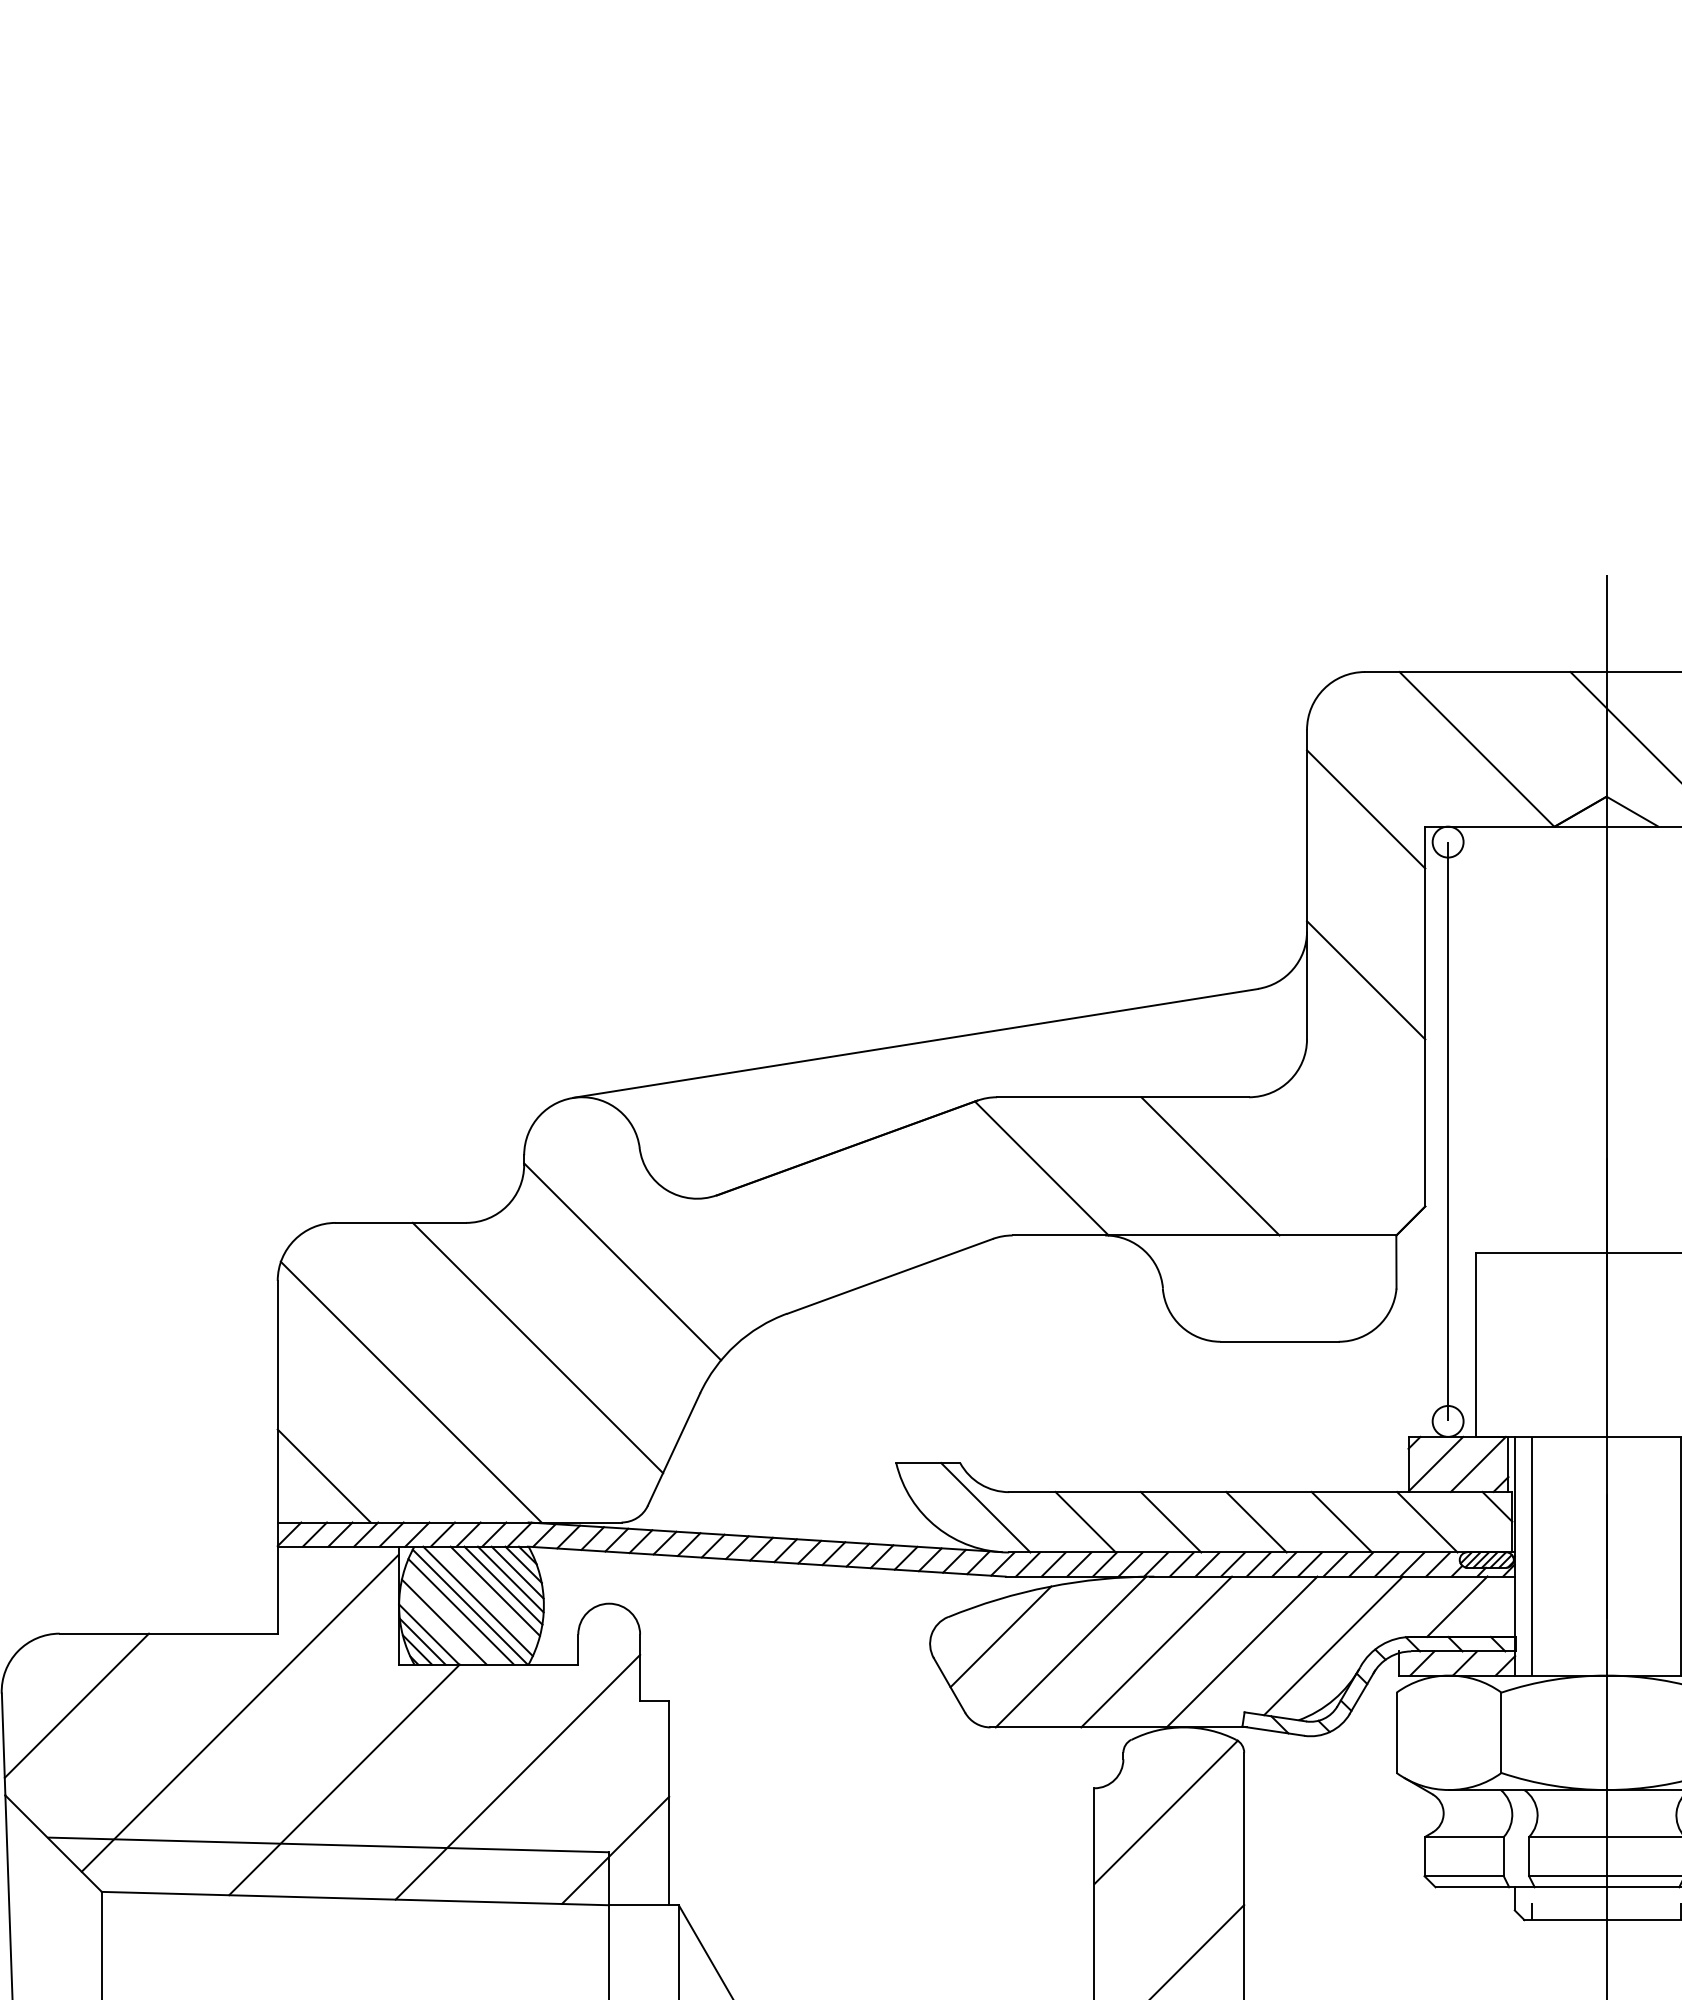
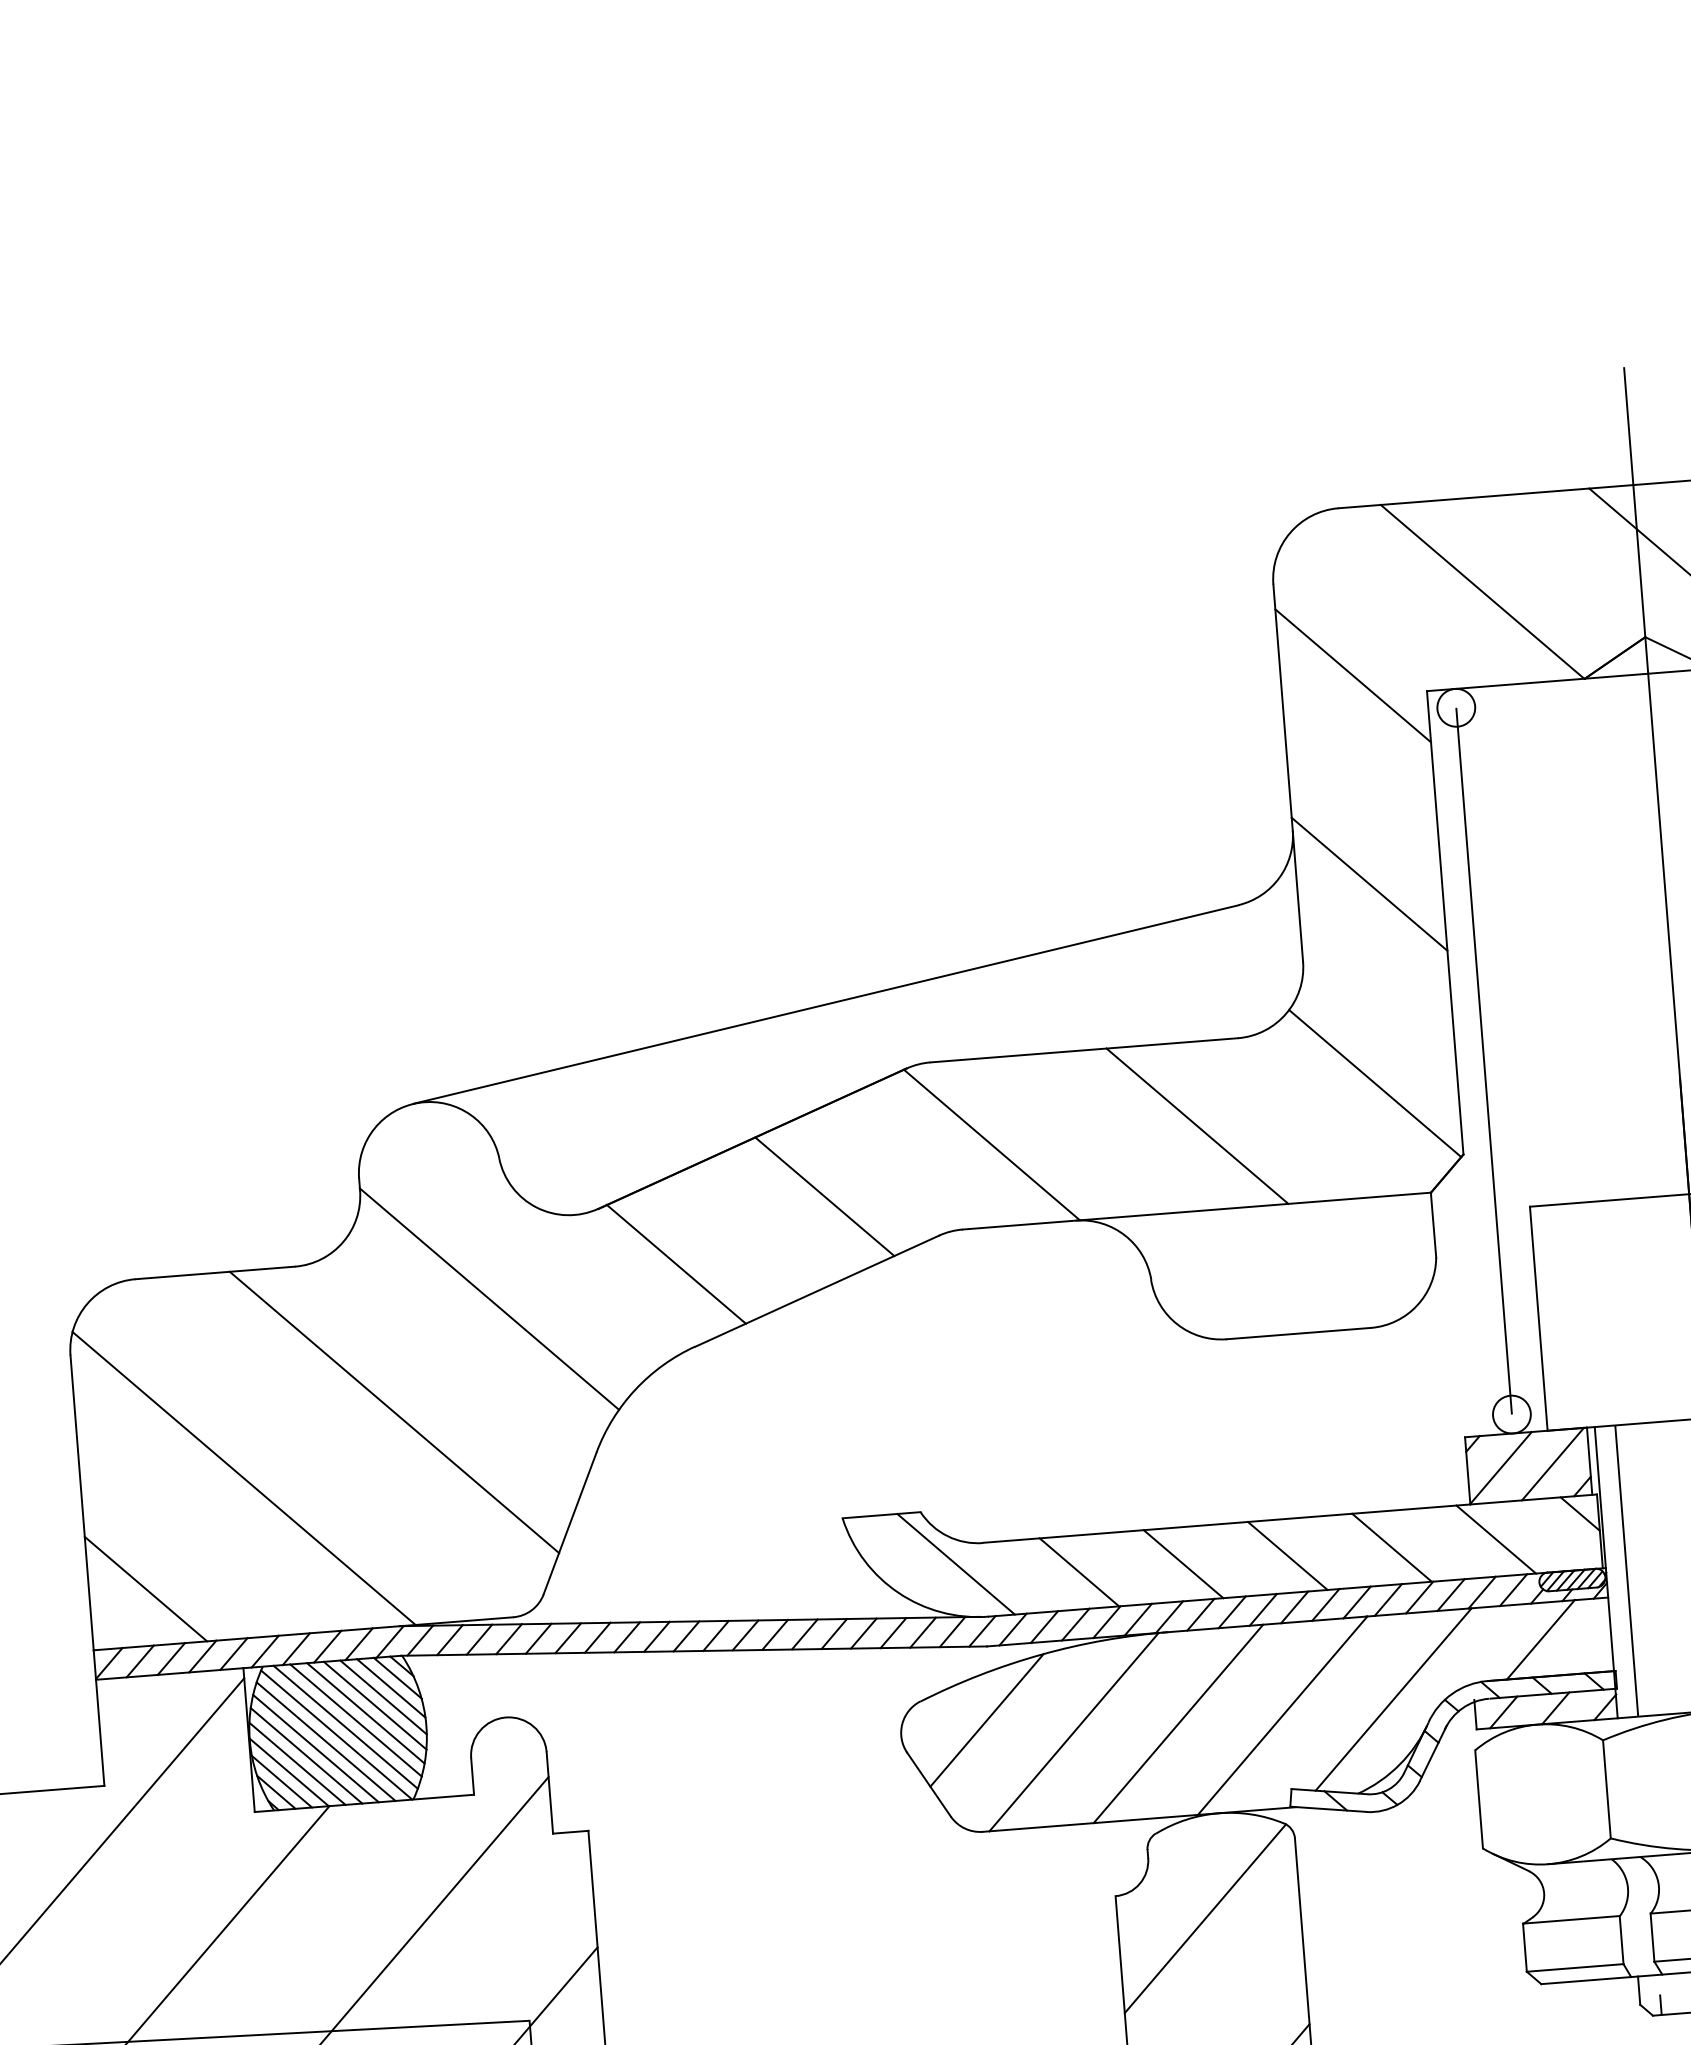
line: (1357, 1142) -> (1374, 1082), added
line: (902, 1199) -> (824, 1196), added
line: (776, 1245) -> (675, 1264), added
line: (486, 1596) -> (355, 1720), added
line: (452, 1616) -> (315, 1748), added
line: (435, 1627) -> (296, 1763), added

